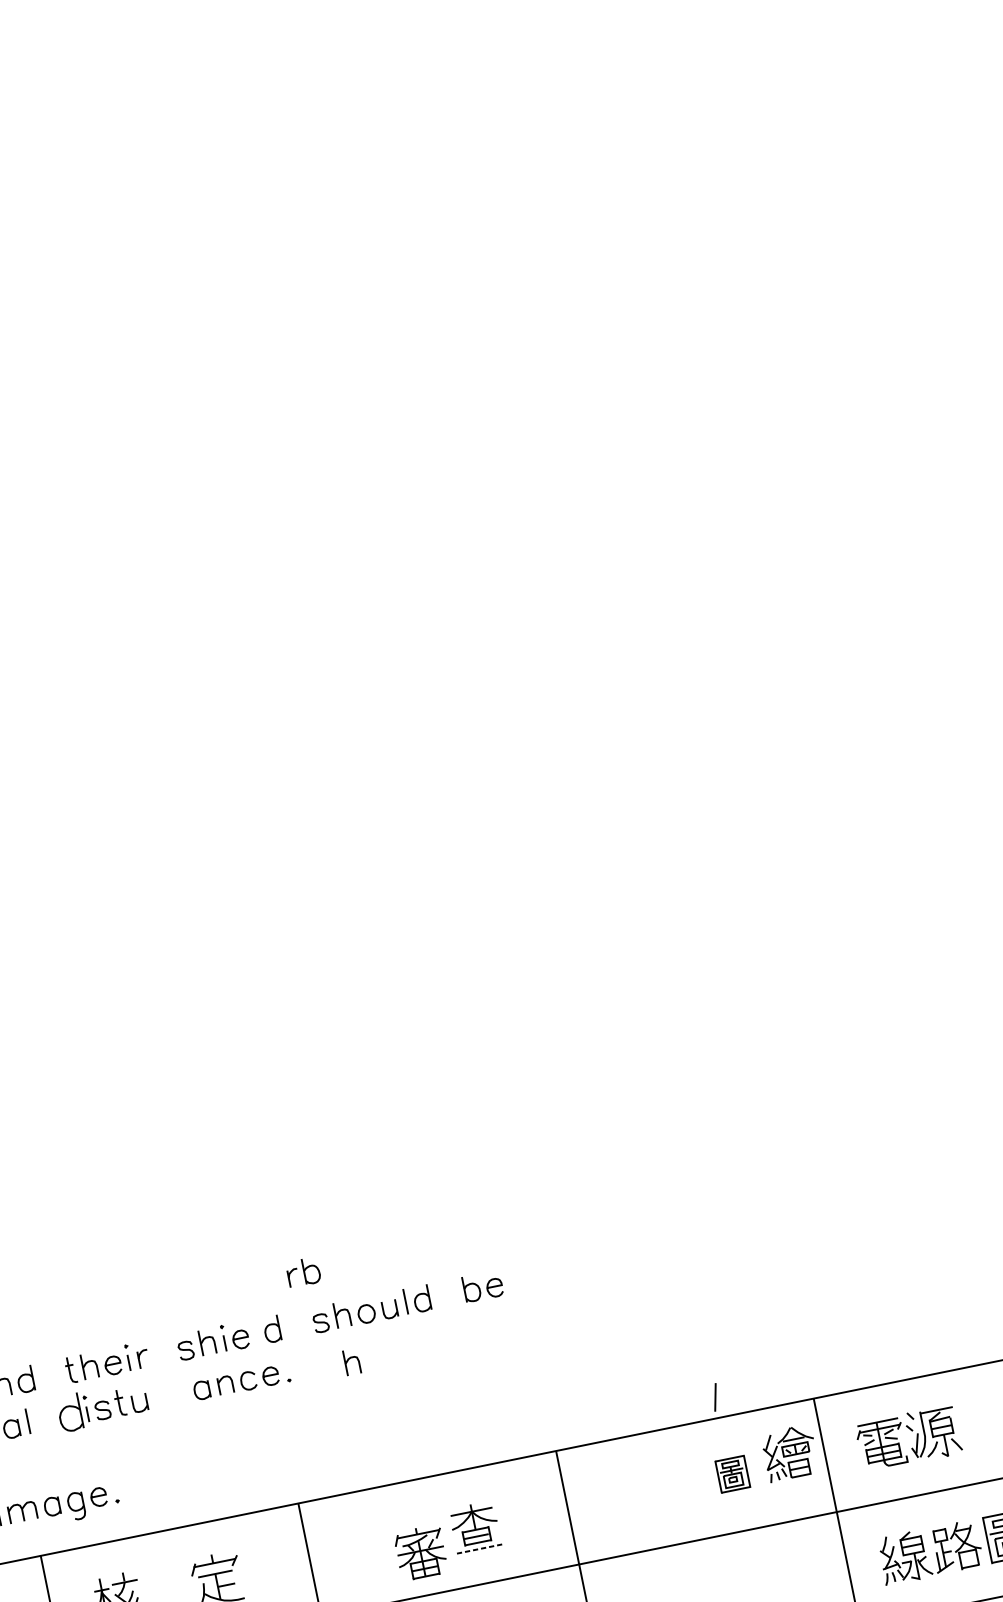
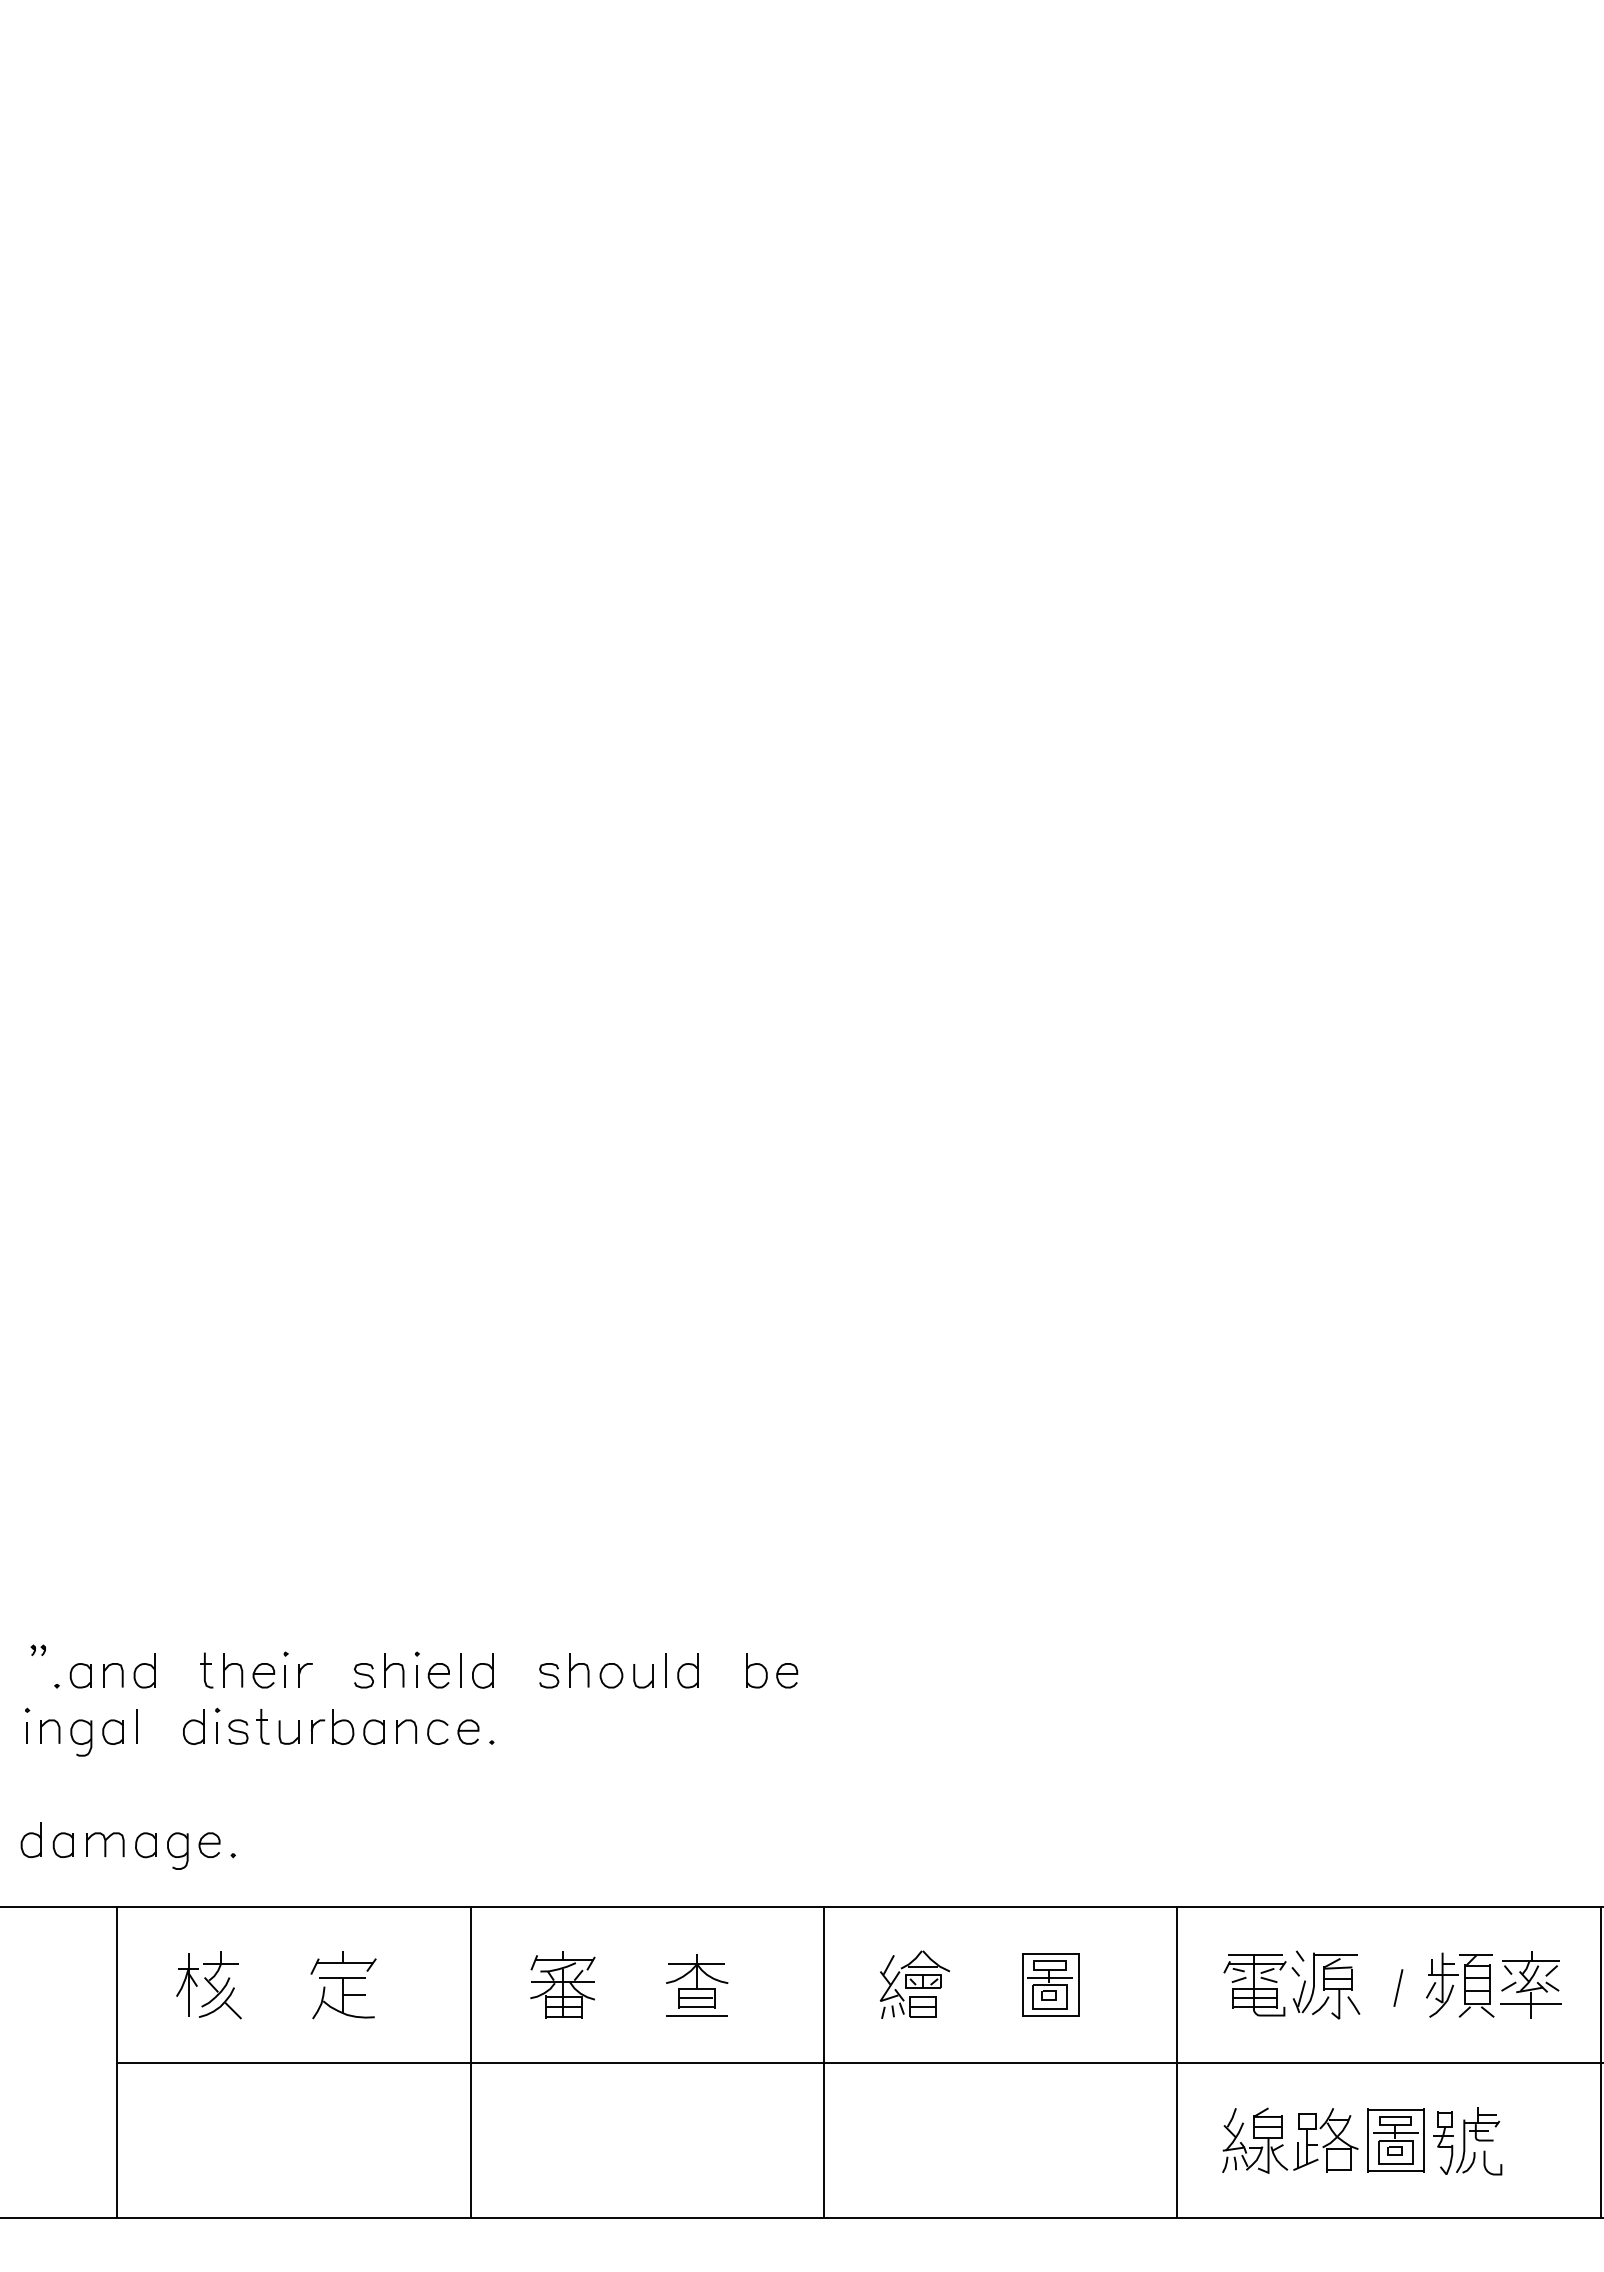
part: (303, 1272) -> (332, 1727), moved
line: (255, 1332) -> (460, 1670), added
part: (352, 1362) -> (579, 1735), removed
line: (715, 1396) -> (1398, 1987), moved
part: (69, 1413) -> (193, 1727), size x0.71
part: (789, 1453) -> (914, 1984), moved
part: (732, 1473) -> (1050, 1984), size x1.43
line: (479, 1548) -> (697, 2015), dashed -> solid
part: (420, 1552) -> (562, 1984), moved

